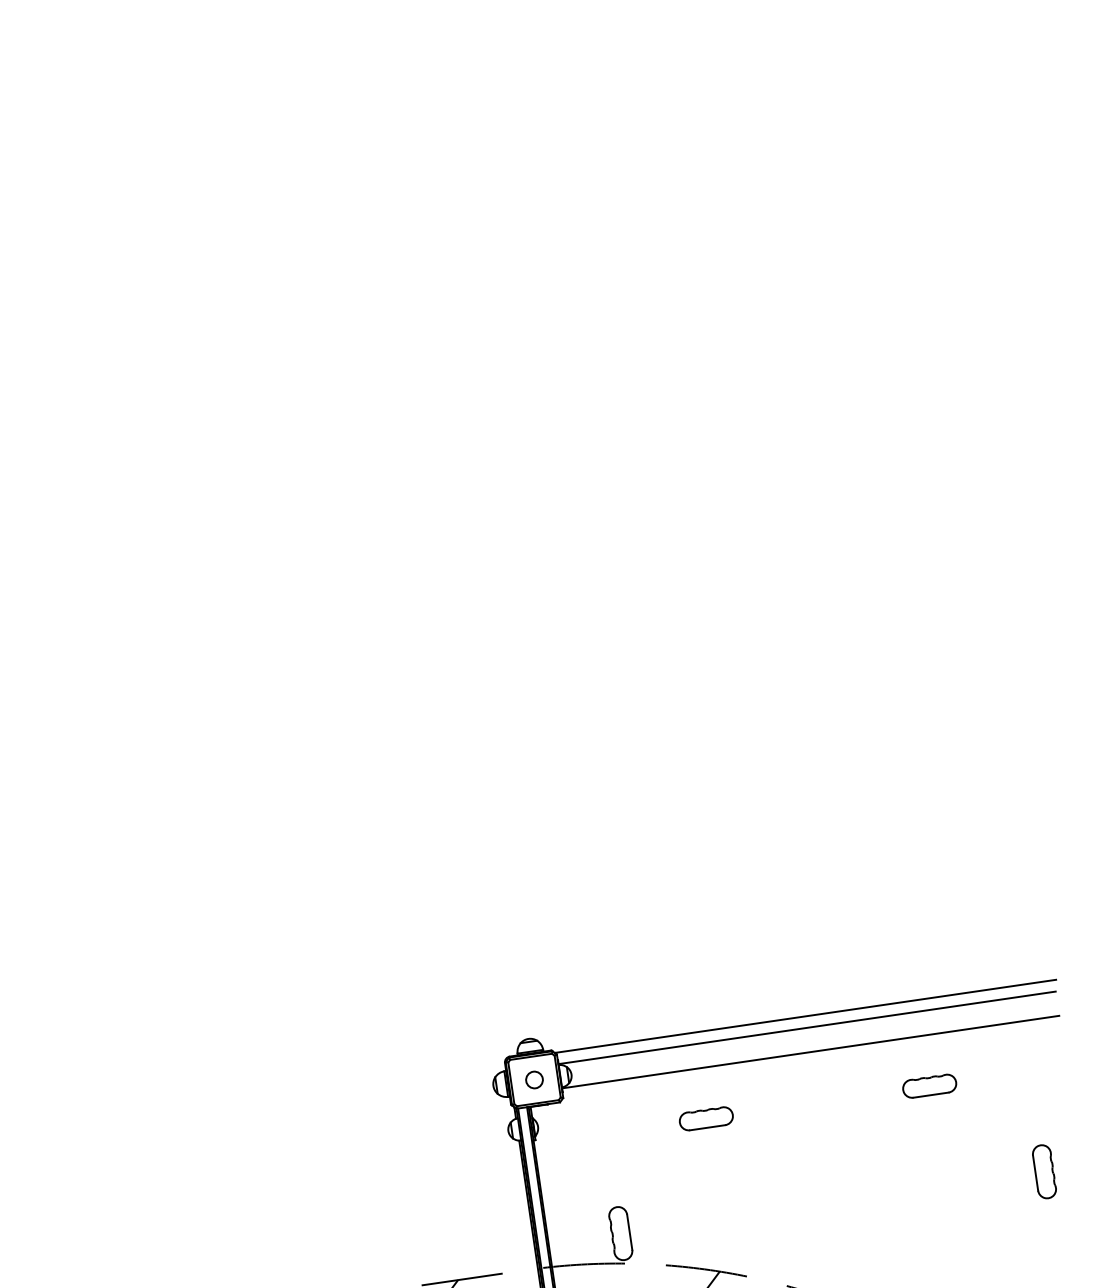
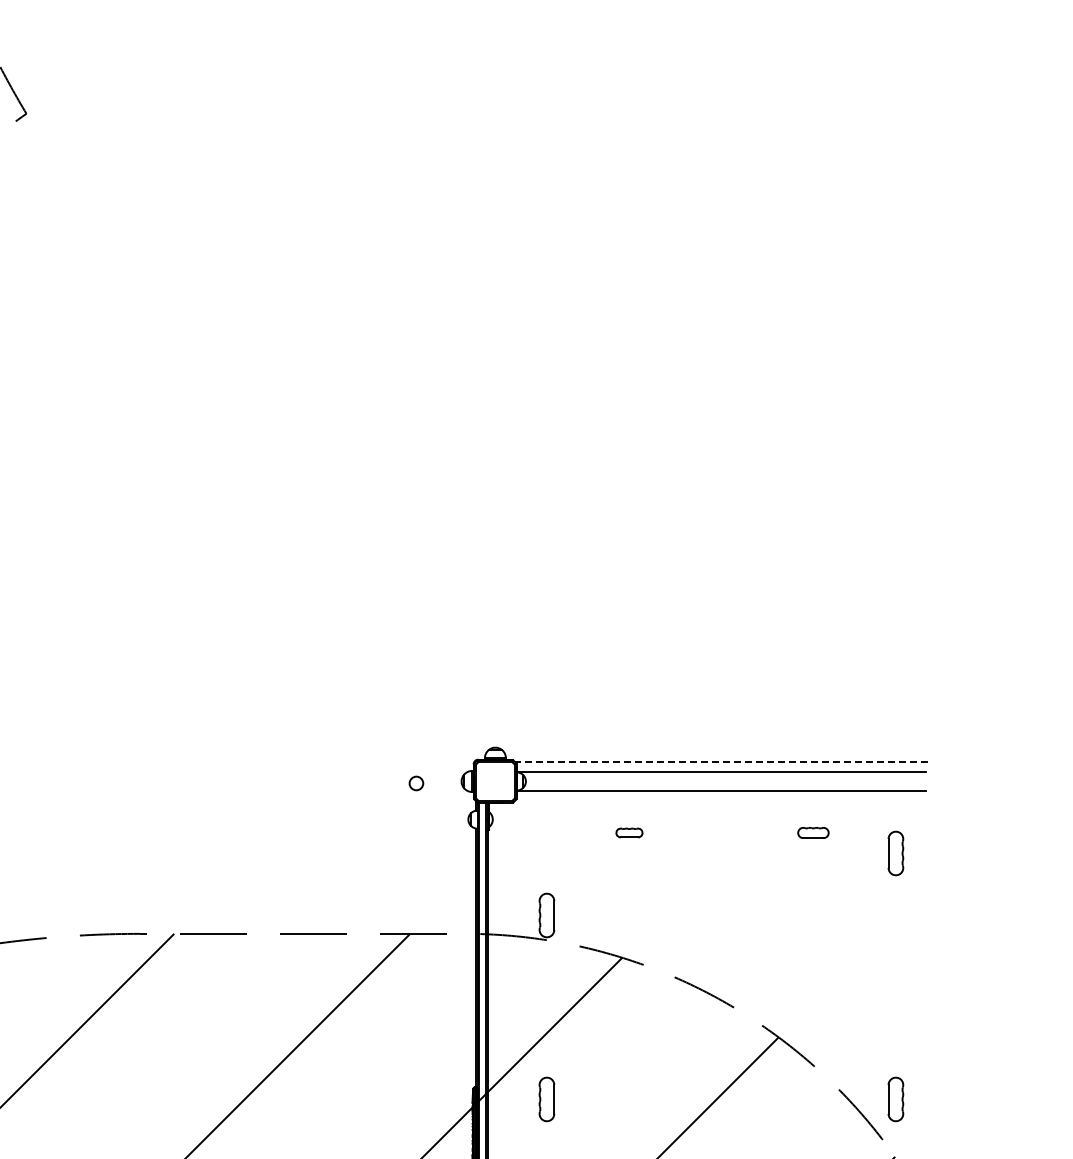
line: (804, 1017) -> (720, 762), solid -> dashed
circle: (534, 1080) -> (416, 783), moved
part: (929, 1085) -> (813, 832), size x0.7
part: (706, 1118) -> (629, 832), size x0.6
part: (1043, 1171) -> (895, 853), moved

